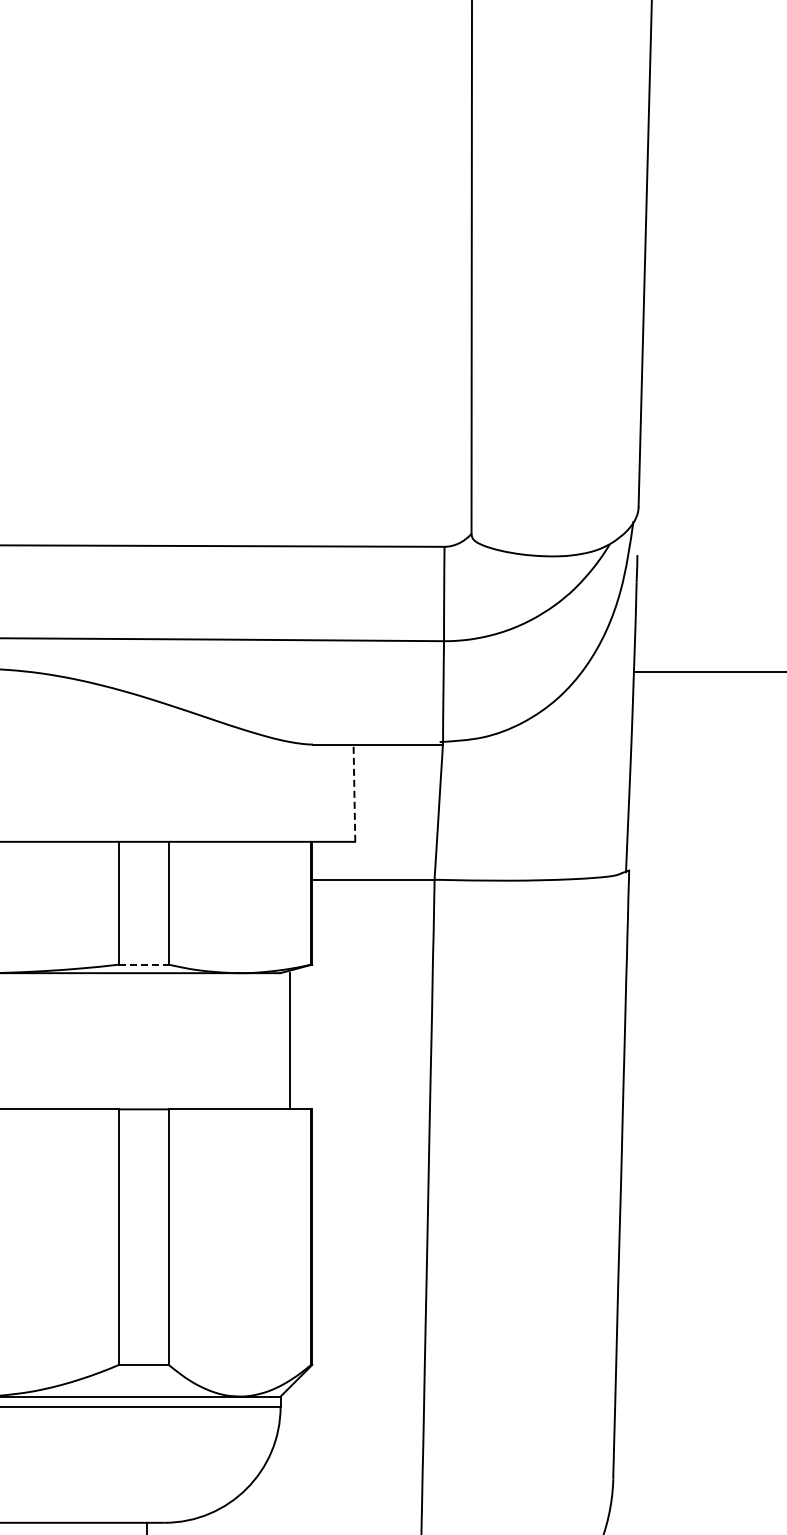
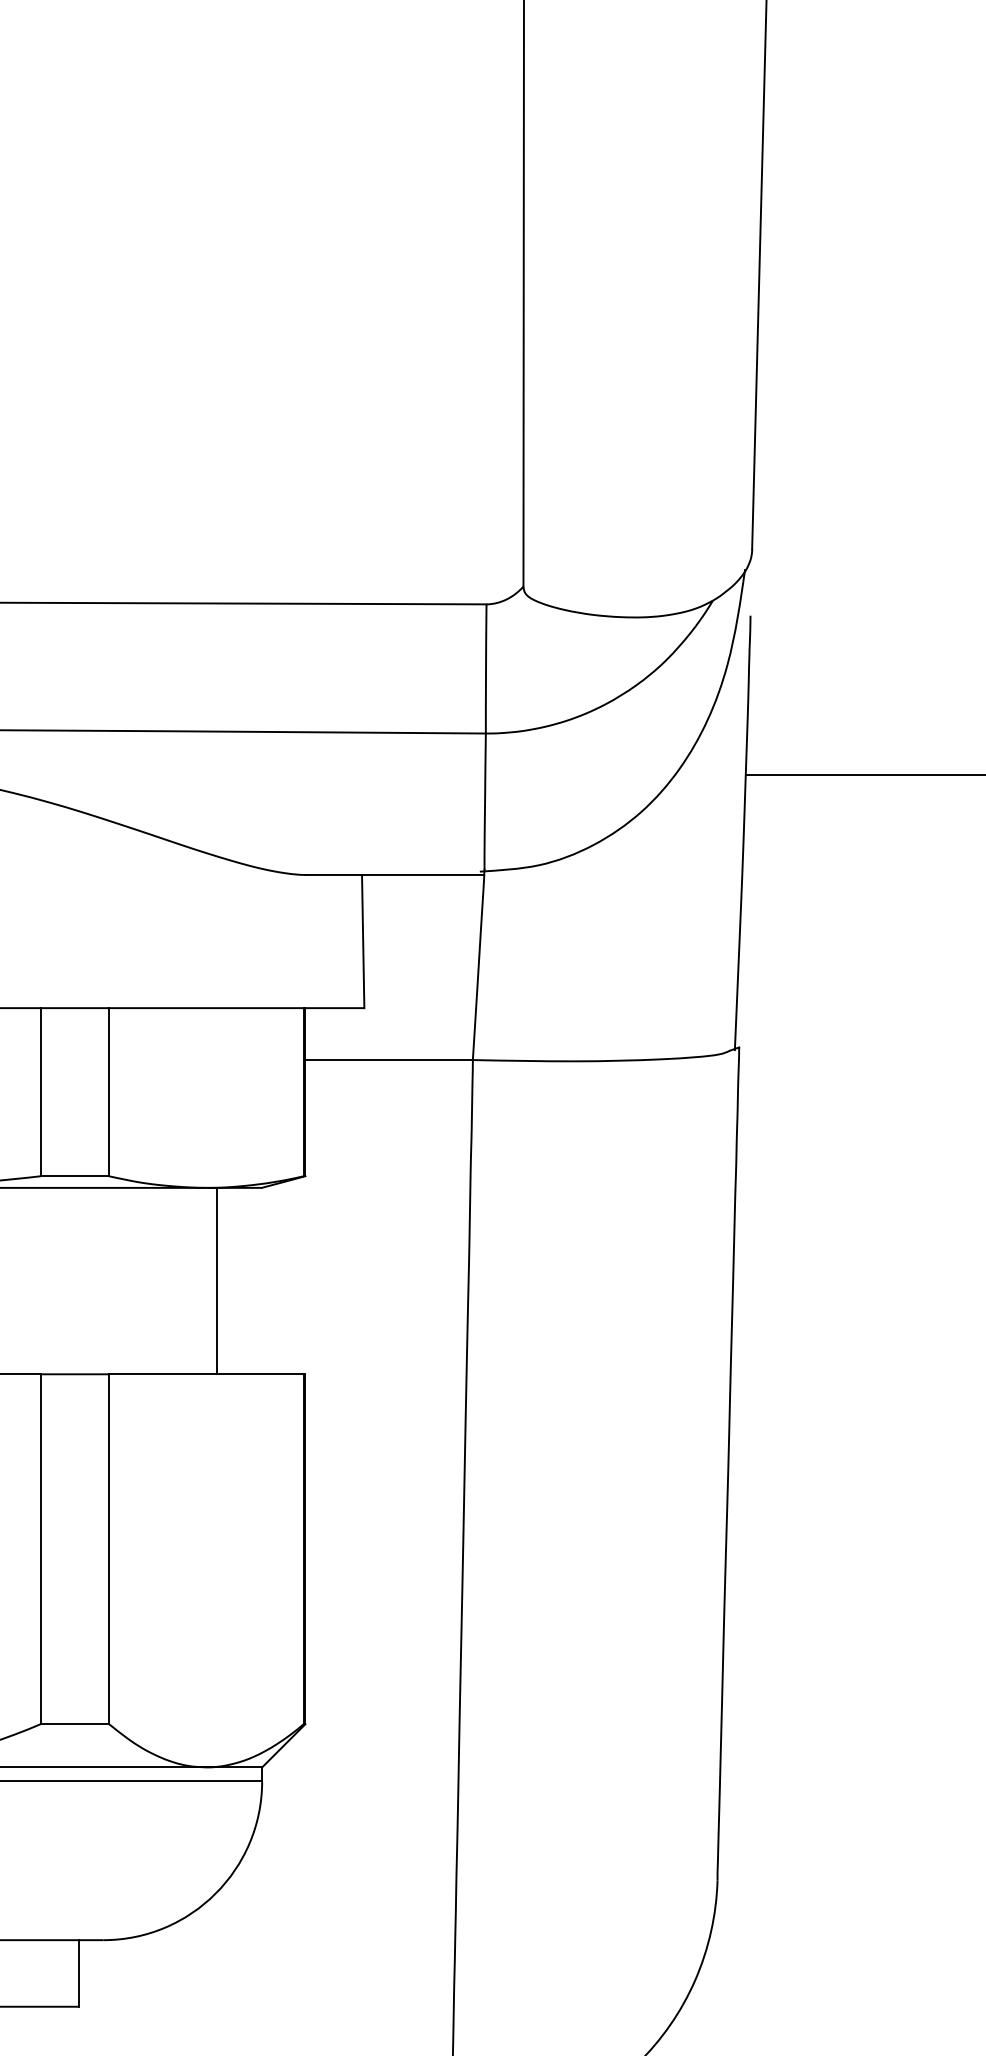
line: (354, 793) -> (363, 941), dashed -> solid
line: (143, 964) -> (74, 1176), dashed -> solid
line: (289, 1041) -> (216, 1281), moved

